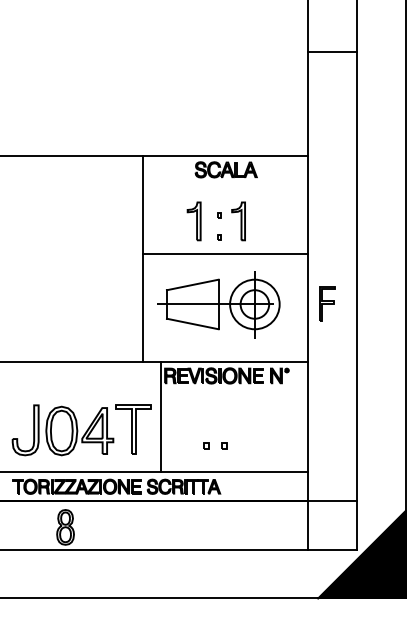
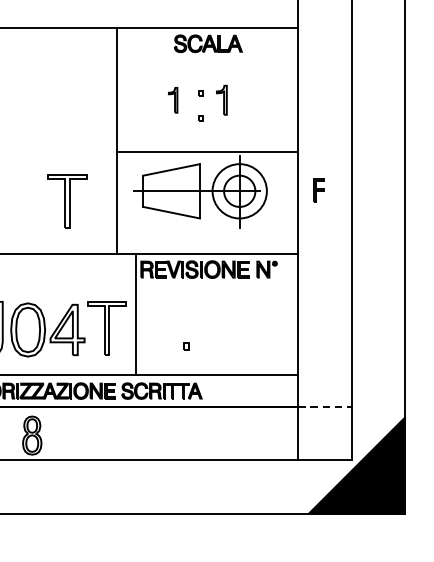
part: (193, 221) -> (172, 100), size x0.6
part: (238, 221) -> (221, 100), size x0.7
line: (225, 254) -> (207, 151), moved
part: (327, 303) -> (319, 190), size x0.6
part: (97, 313) -> (67, 201), added
part: (224, 445) -> (206, 345), removed
line: (333, 501) -> (325, 407), solid -> dashed

